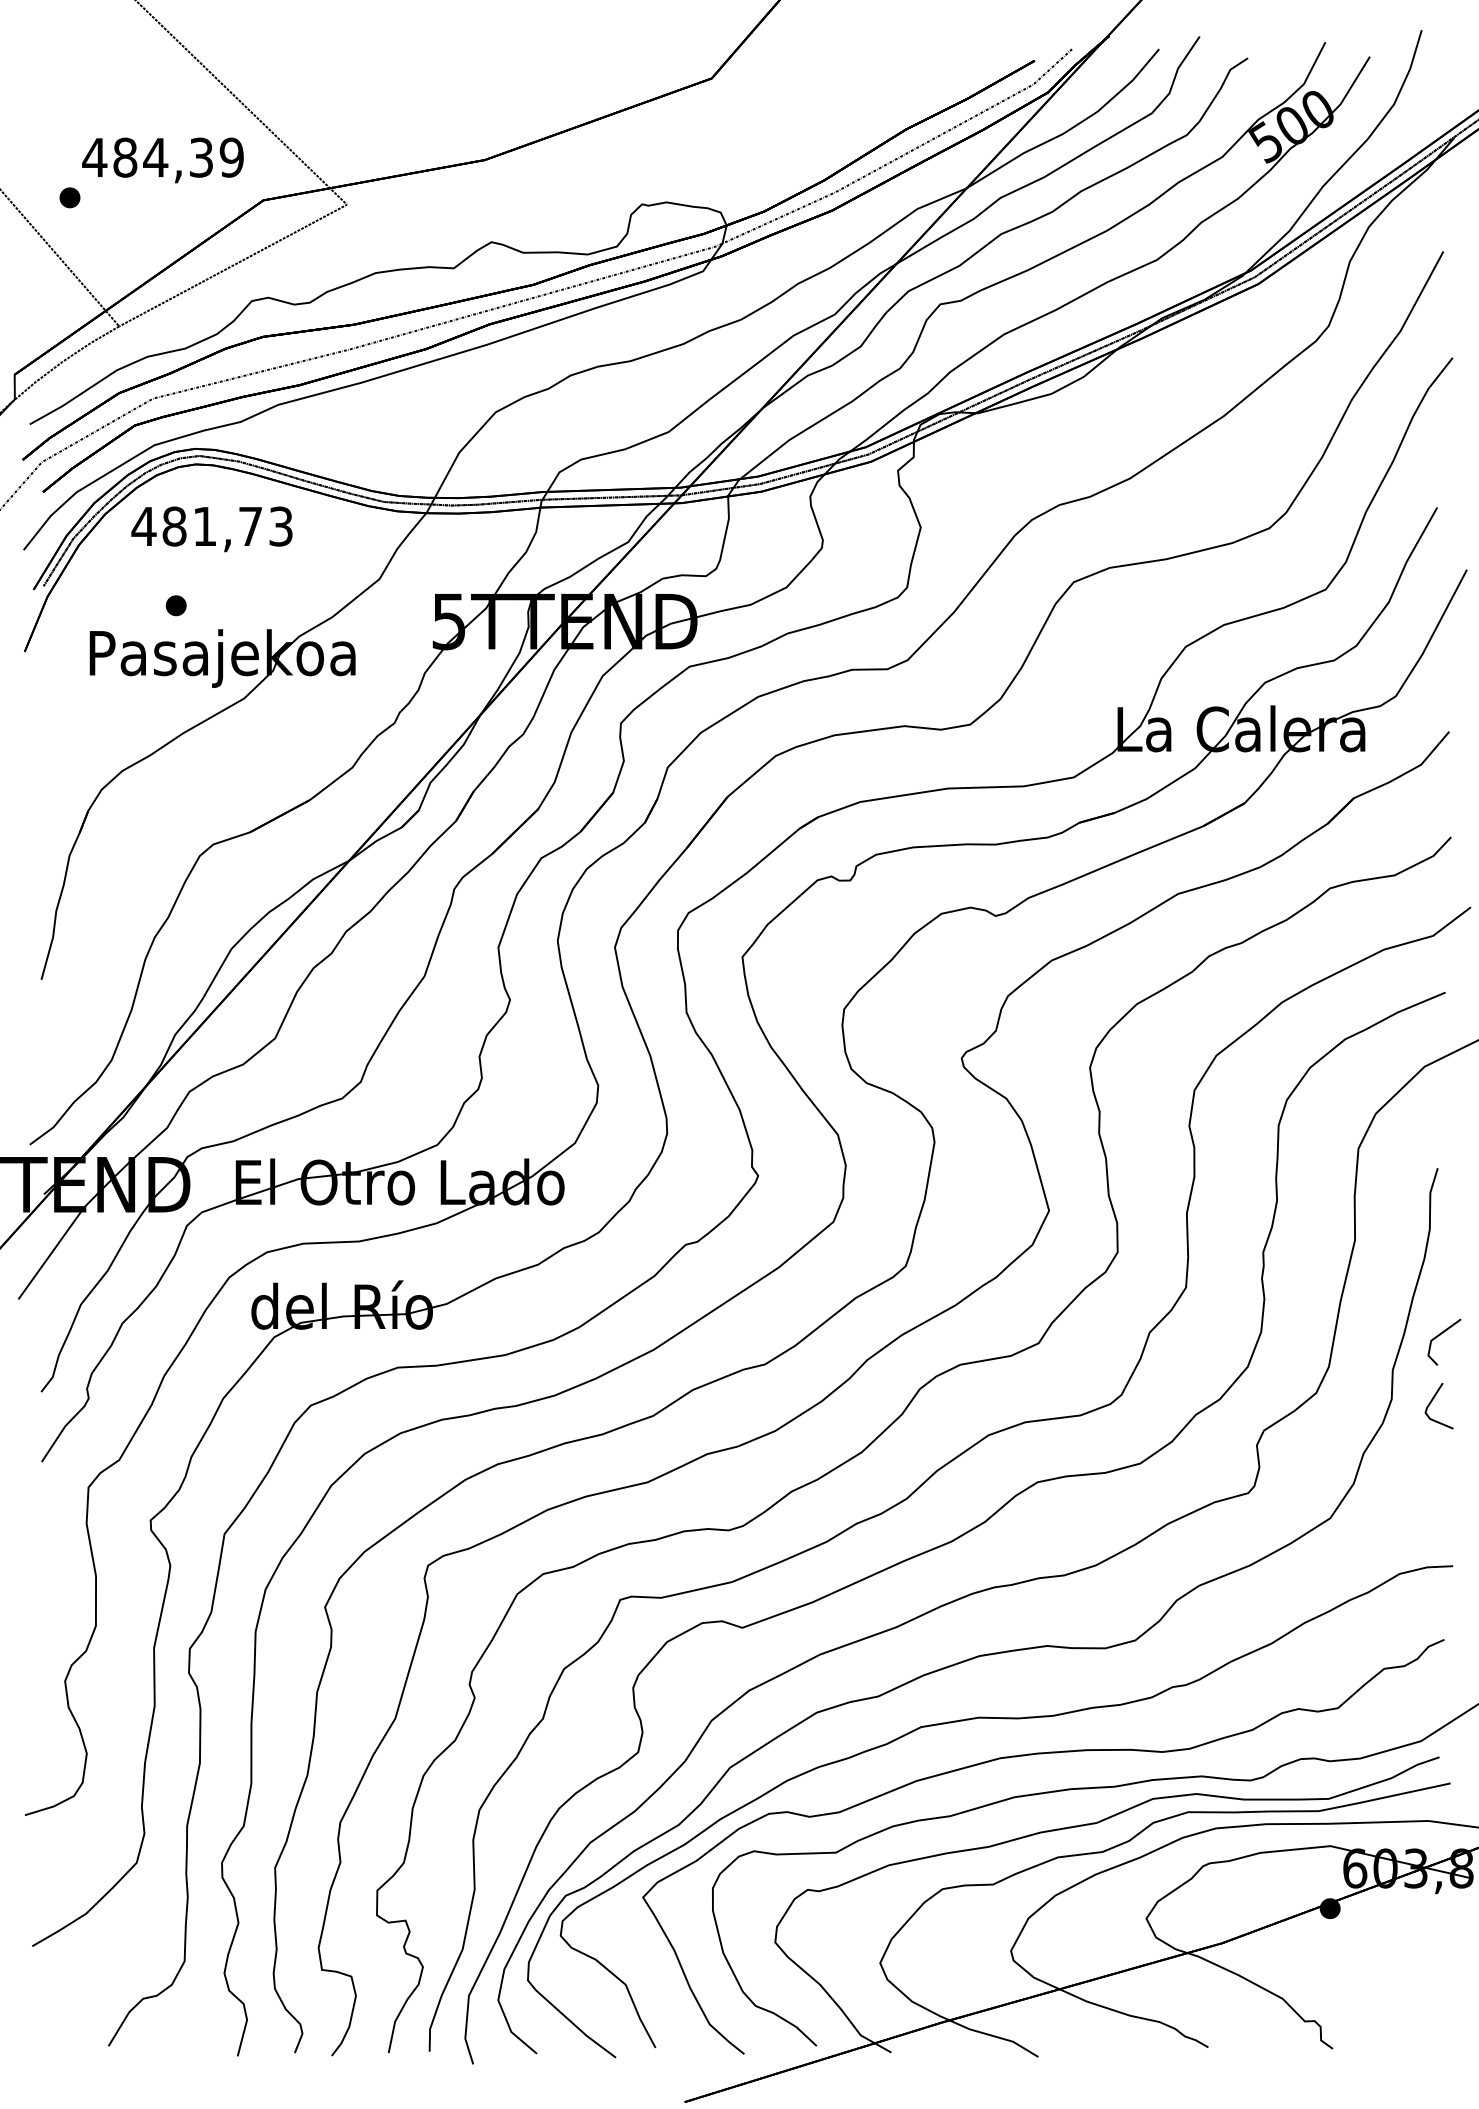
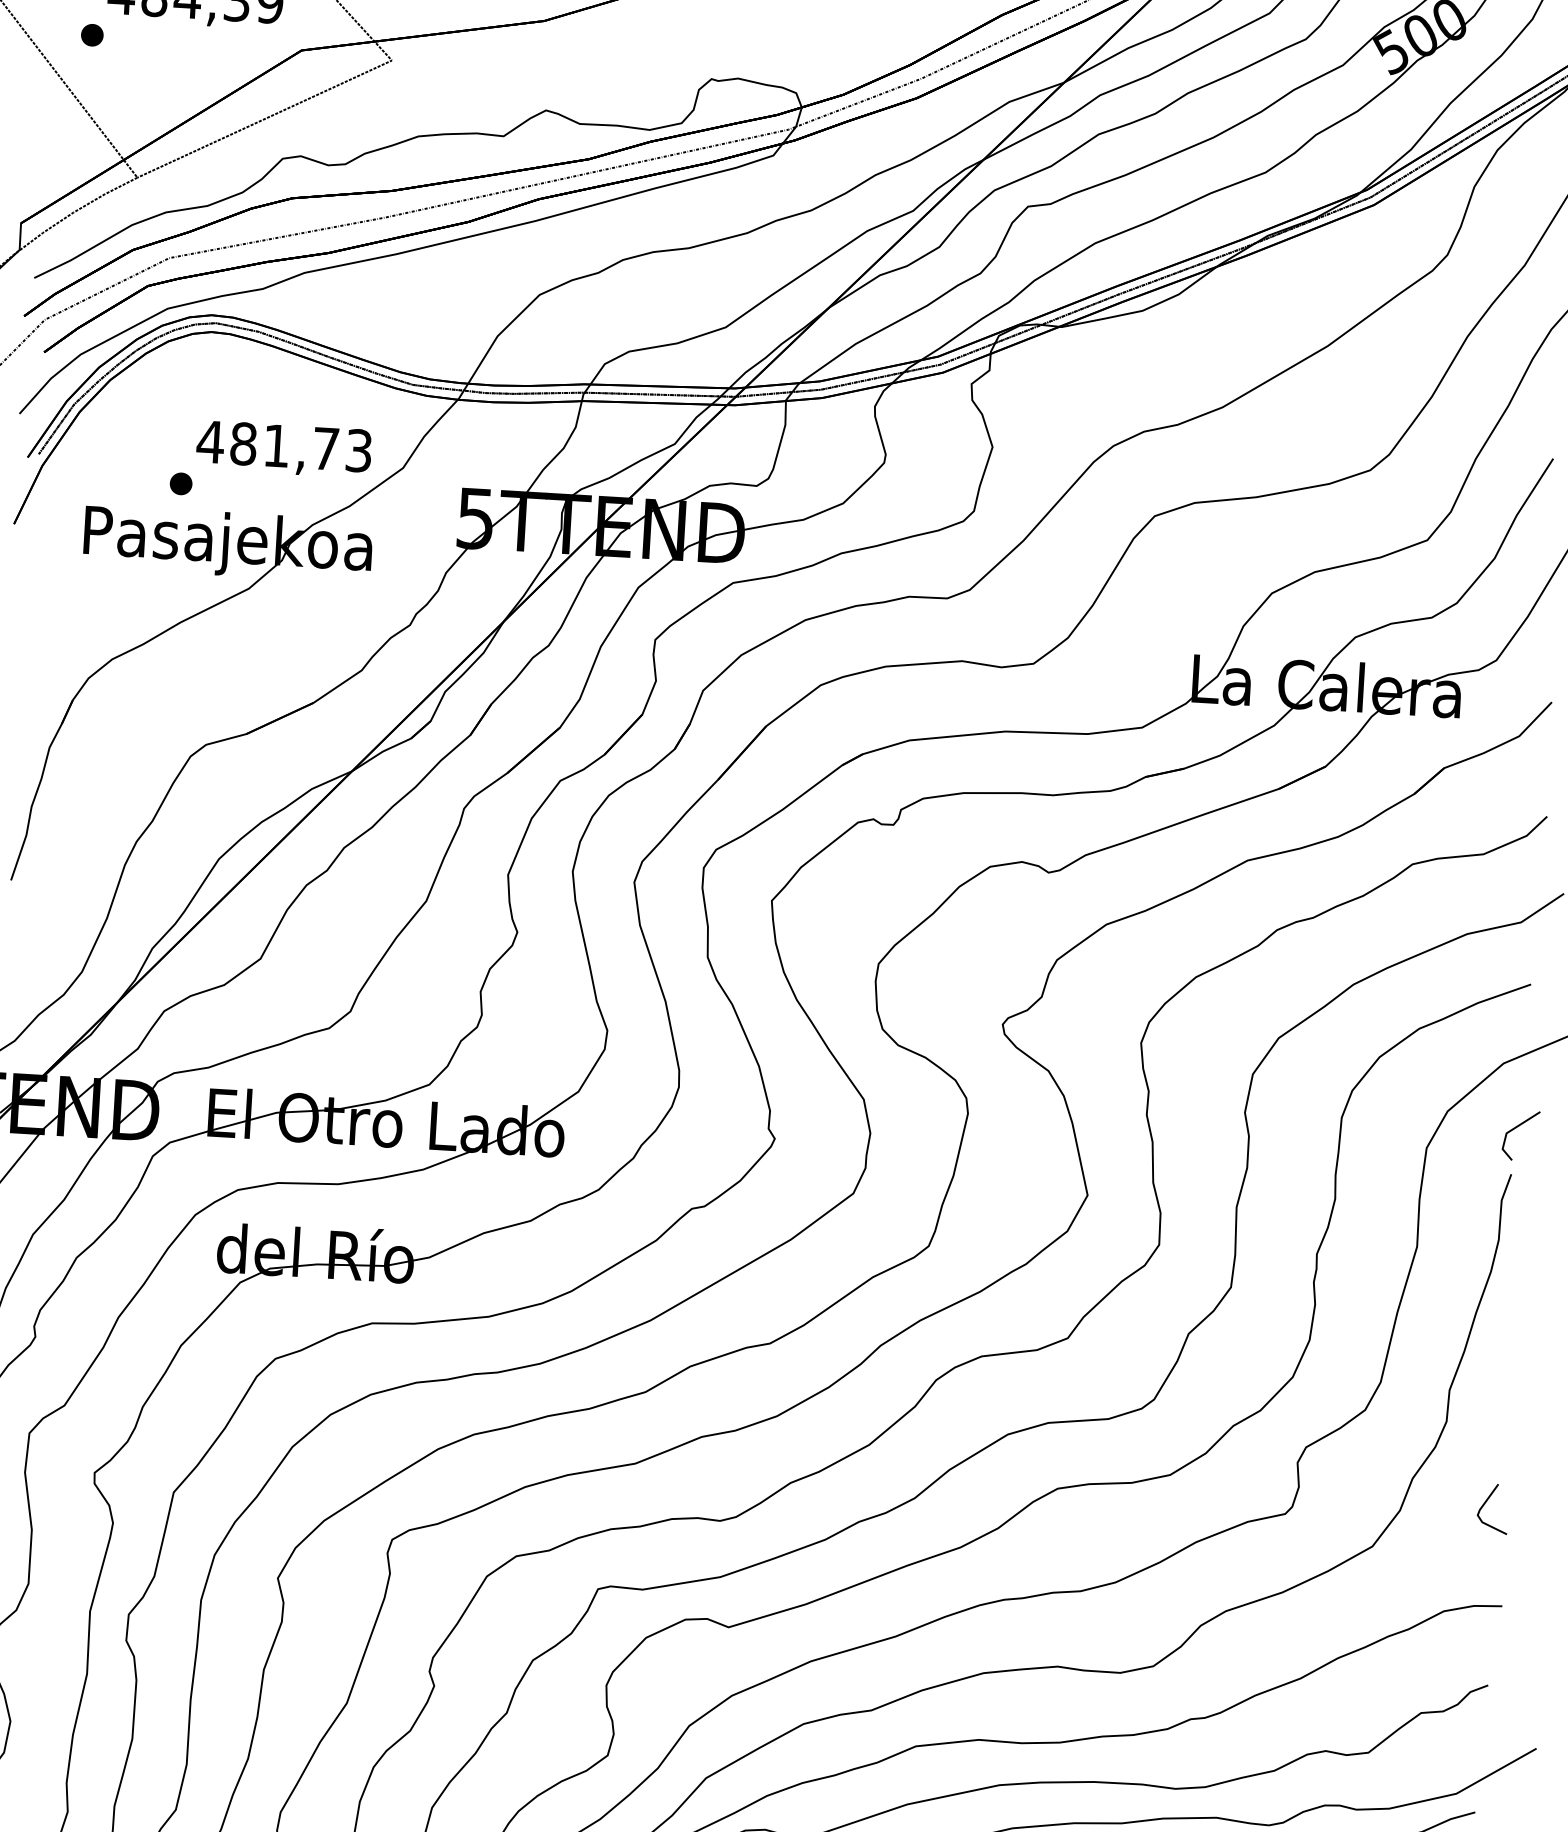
text: (211, 529) -> (283, 449), moved
line: (1440, 1335) -> (1517, 1128), moved
line: (1432, 1401) -> (1486, 1503), moved

